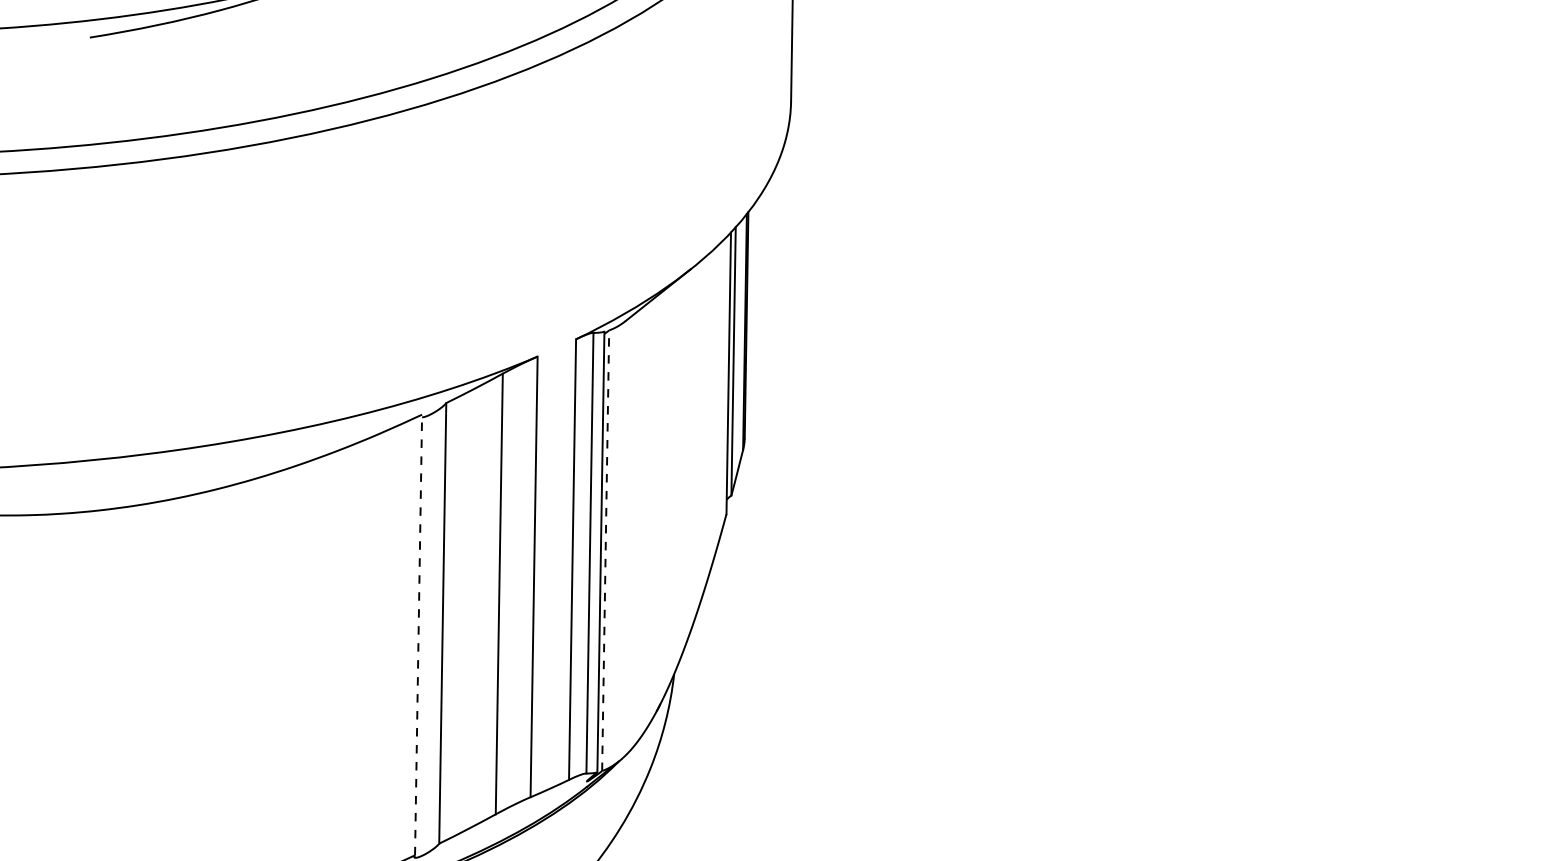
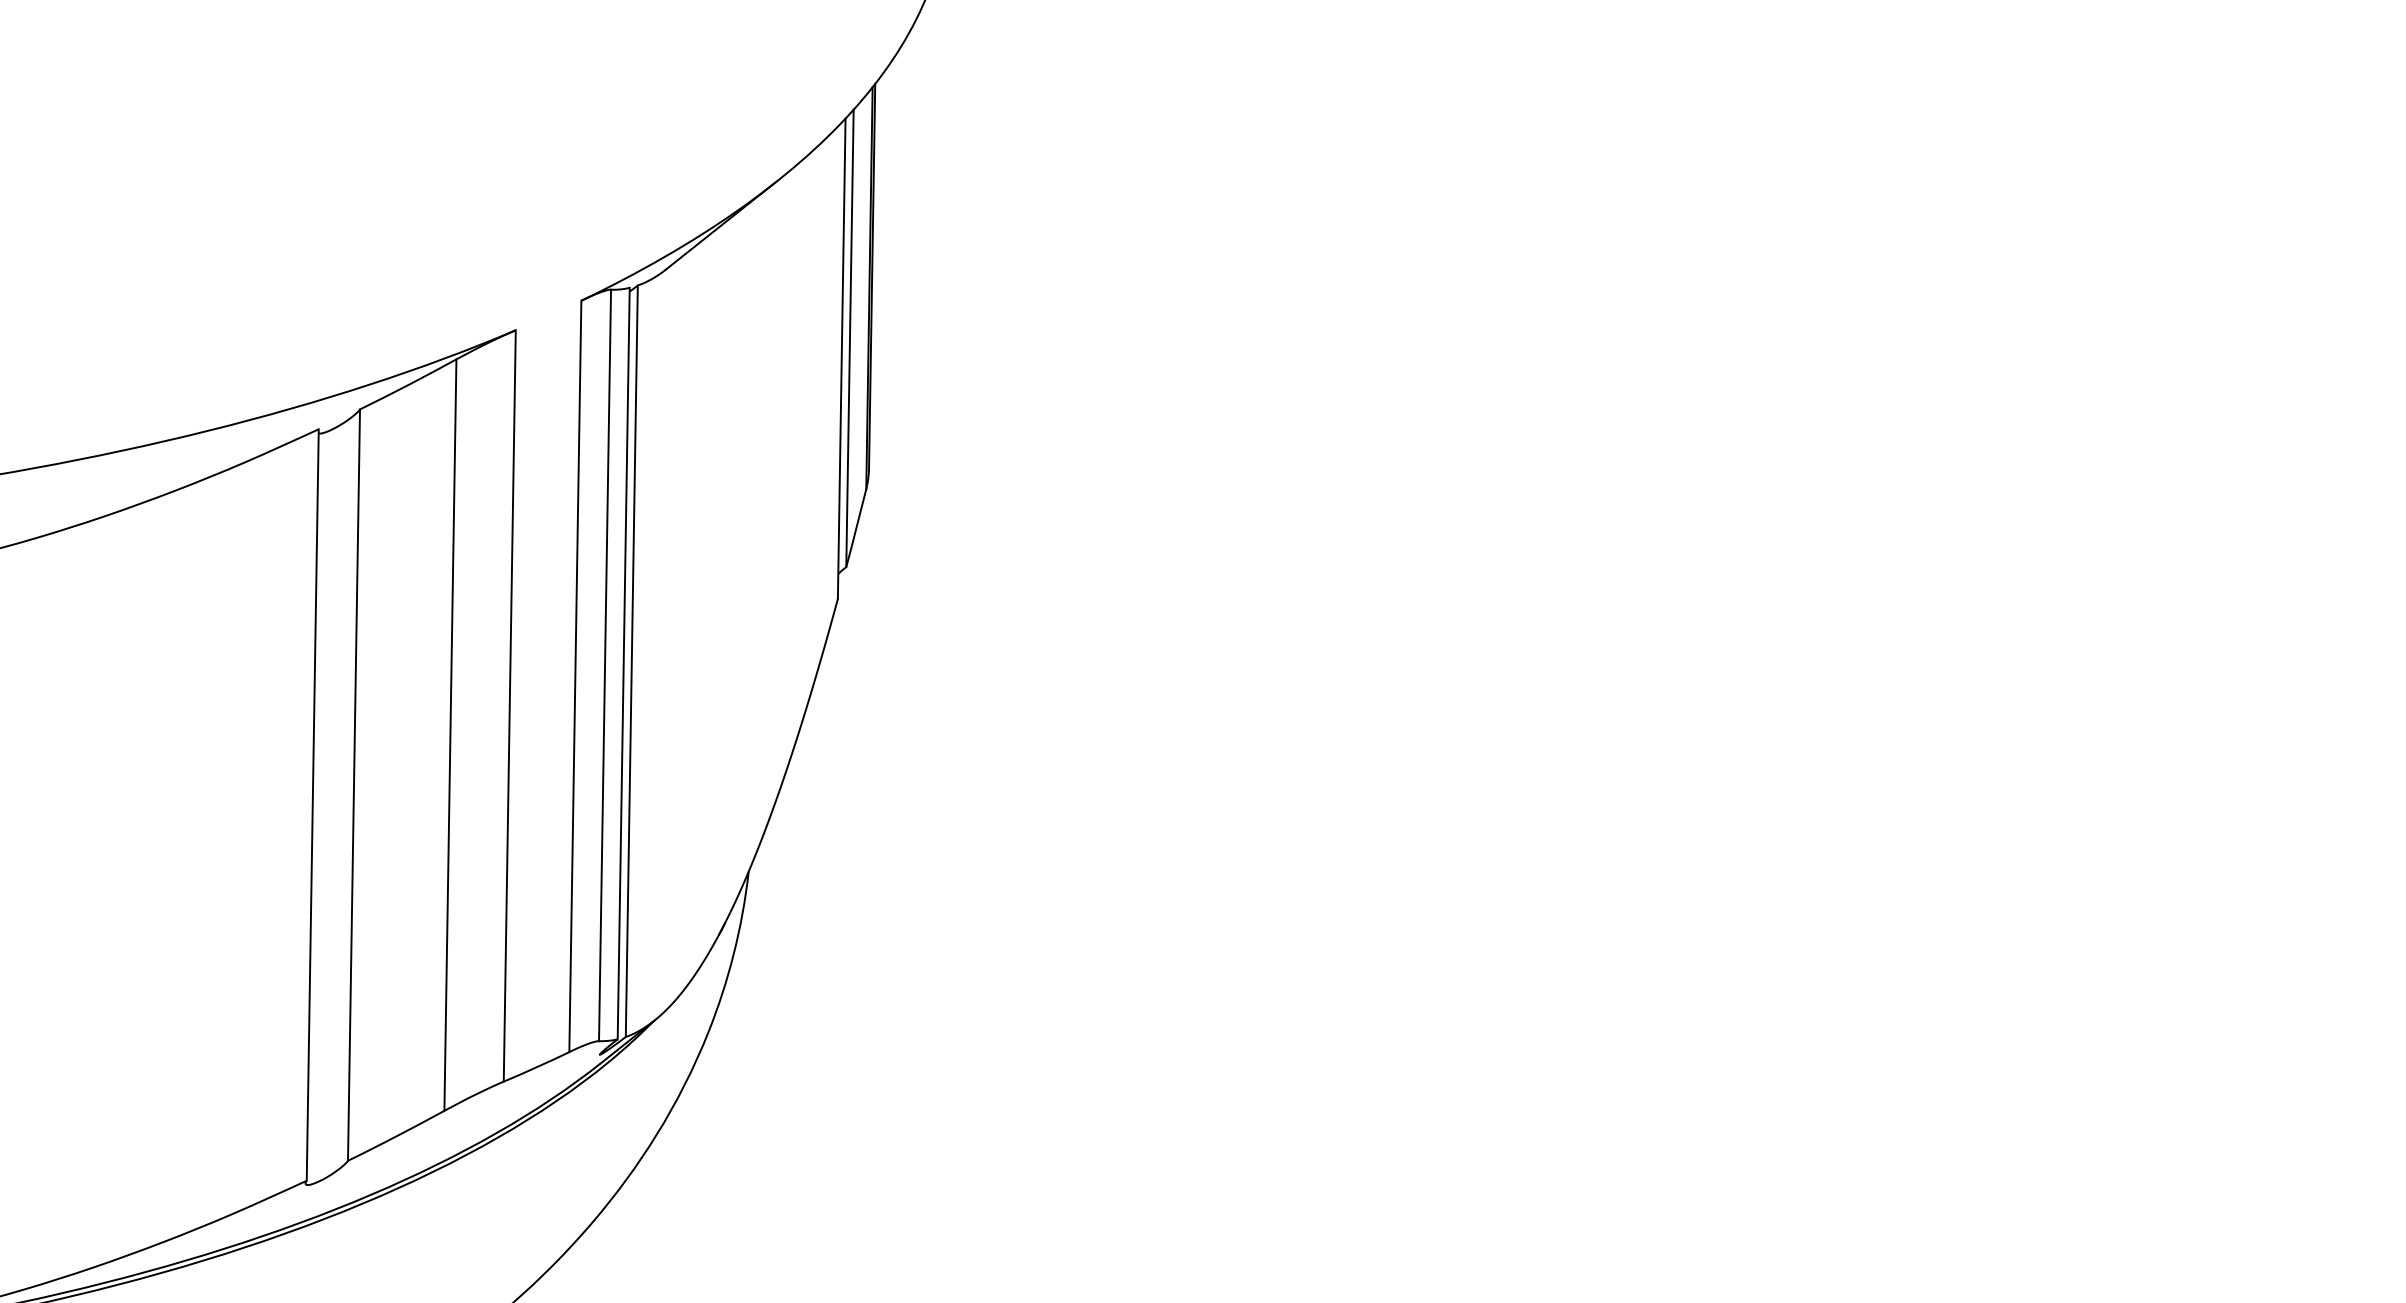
line: (605, 550) -> (631, 660), dashed -> solid
line: (418, 634) -> (312, 804), dashed -> solid

